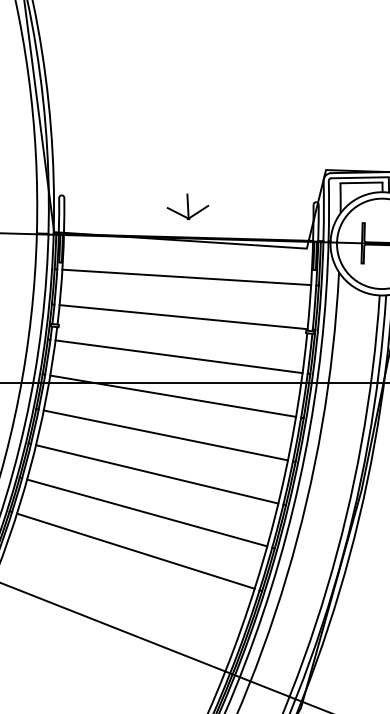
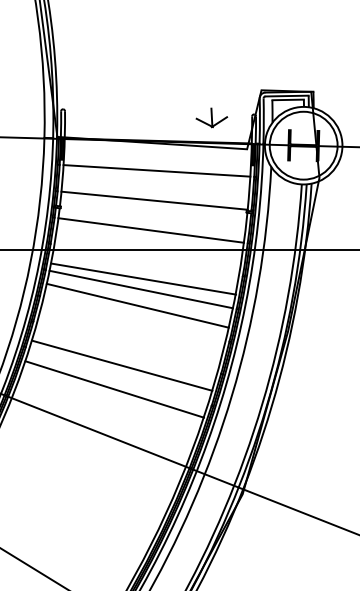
part: (187, 206) -> (211, 117), moved
line: (172, 395) -> (143, 278), moved
line: (156, 473) -> (137, 305), moved
line: (147, 512) -> (122, 365), moved
line: (135, 551) -> (114, 389), moved

